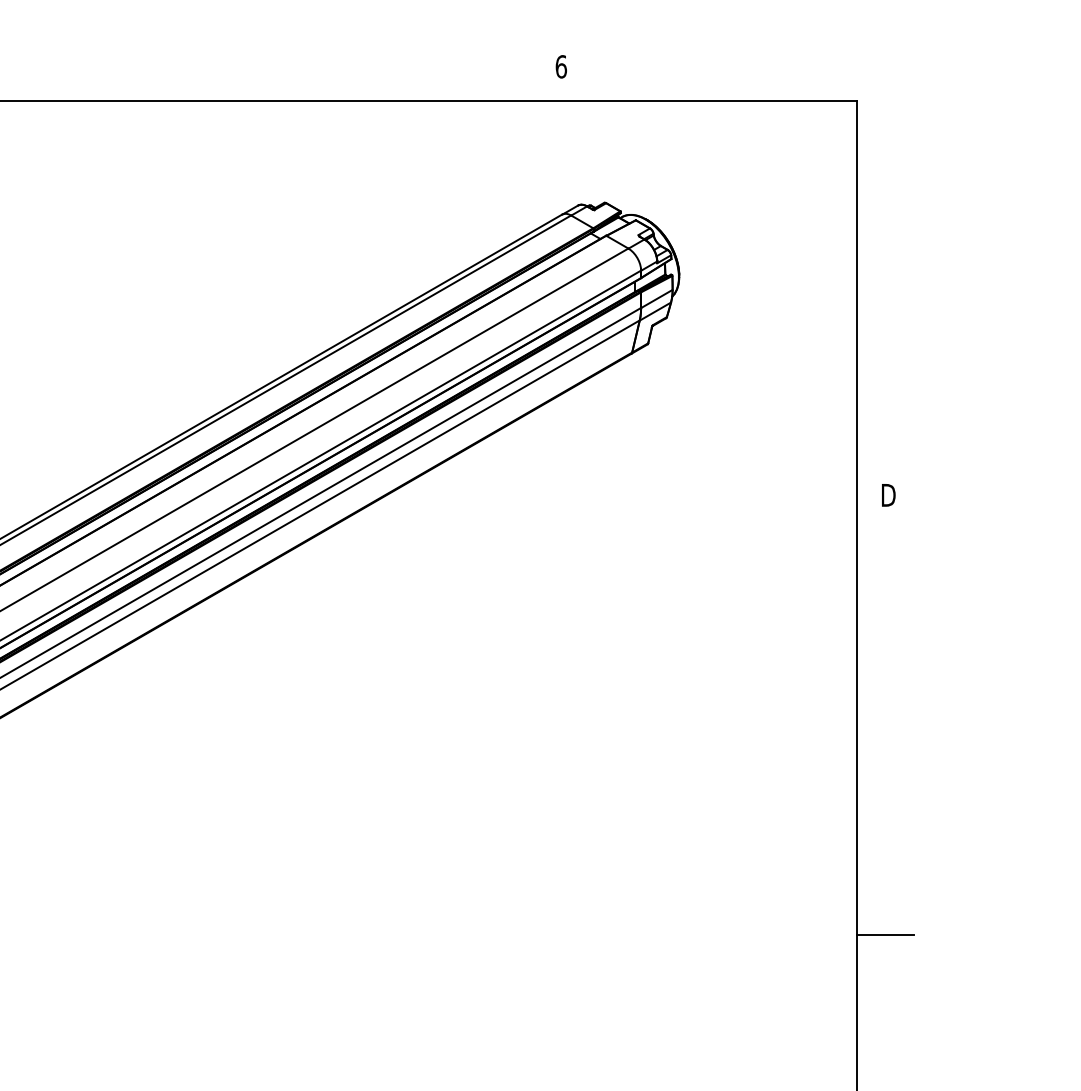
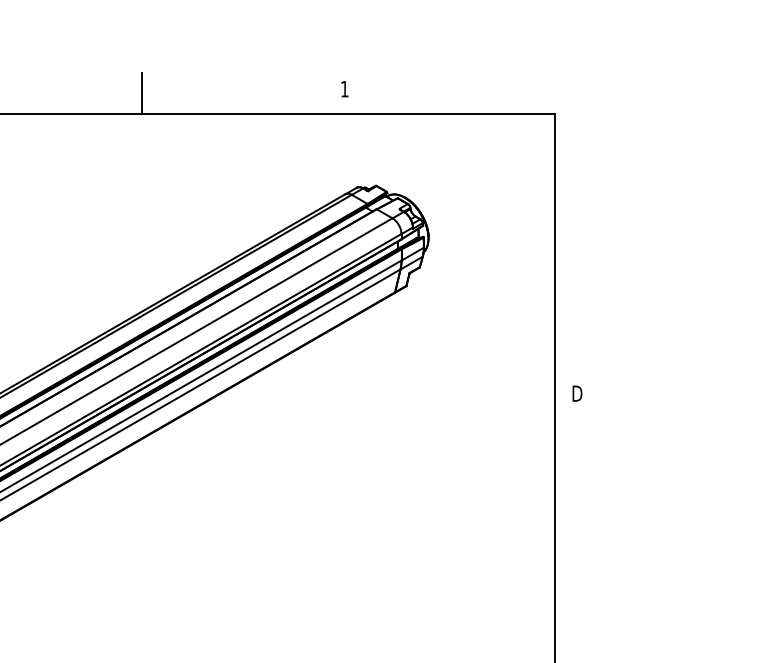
text: (560, 66) -> (344, 88), 6 -> 1
line: (275, 72) -> (141, 93), added

